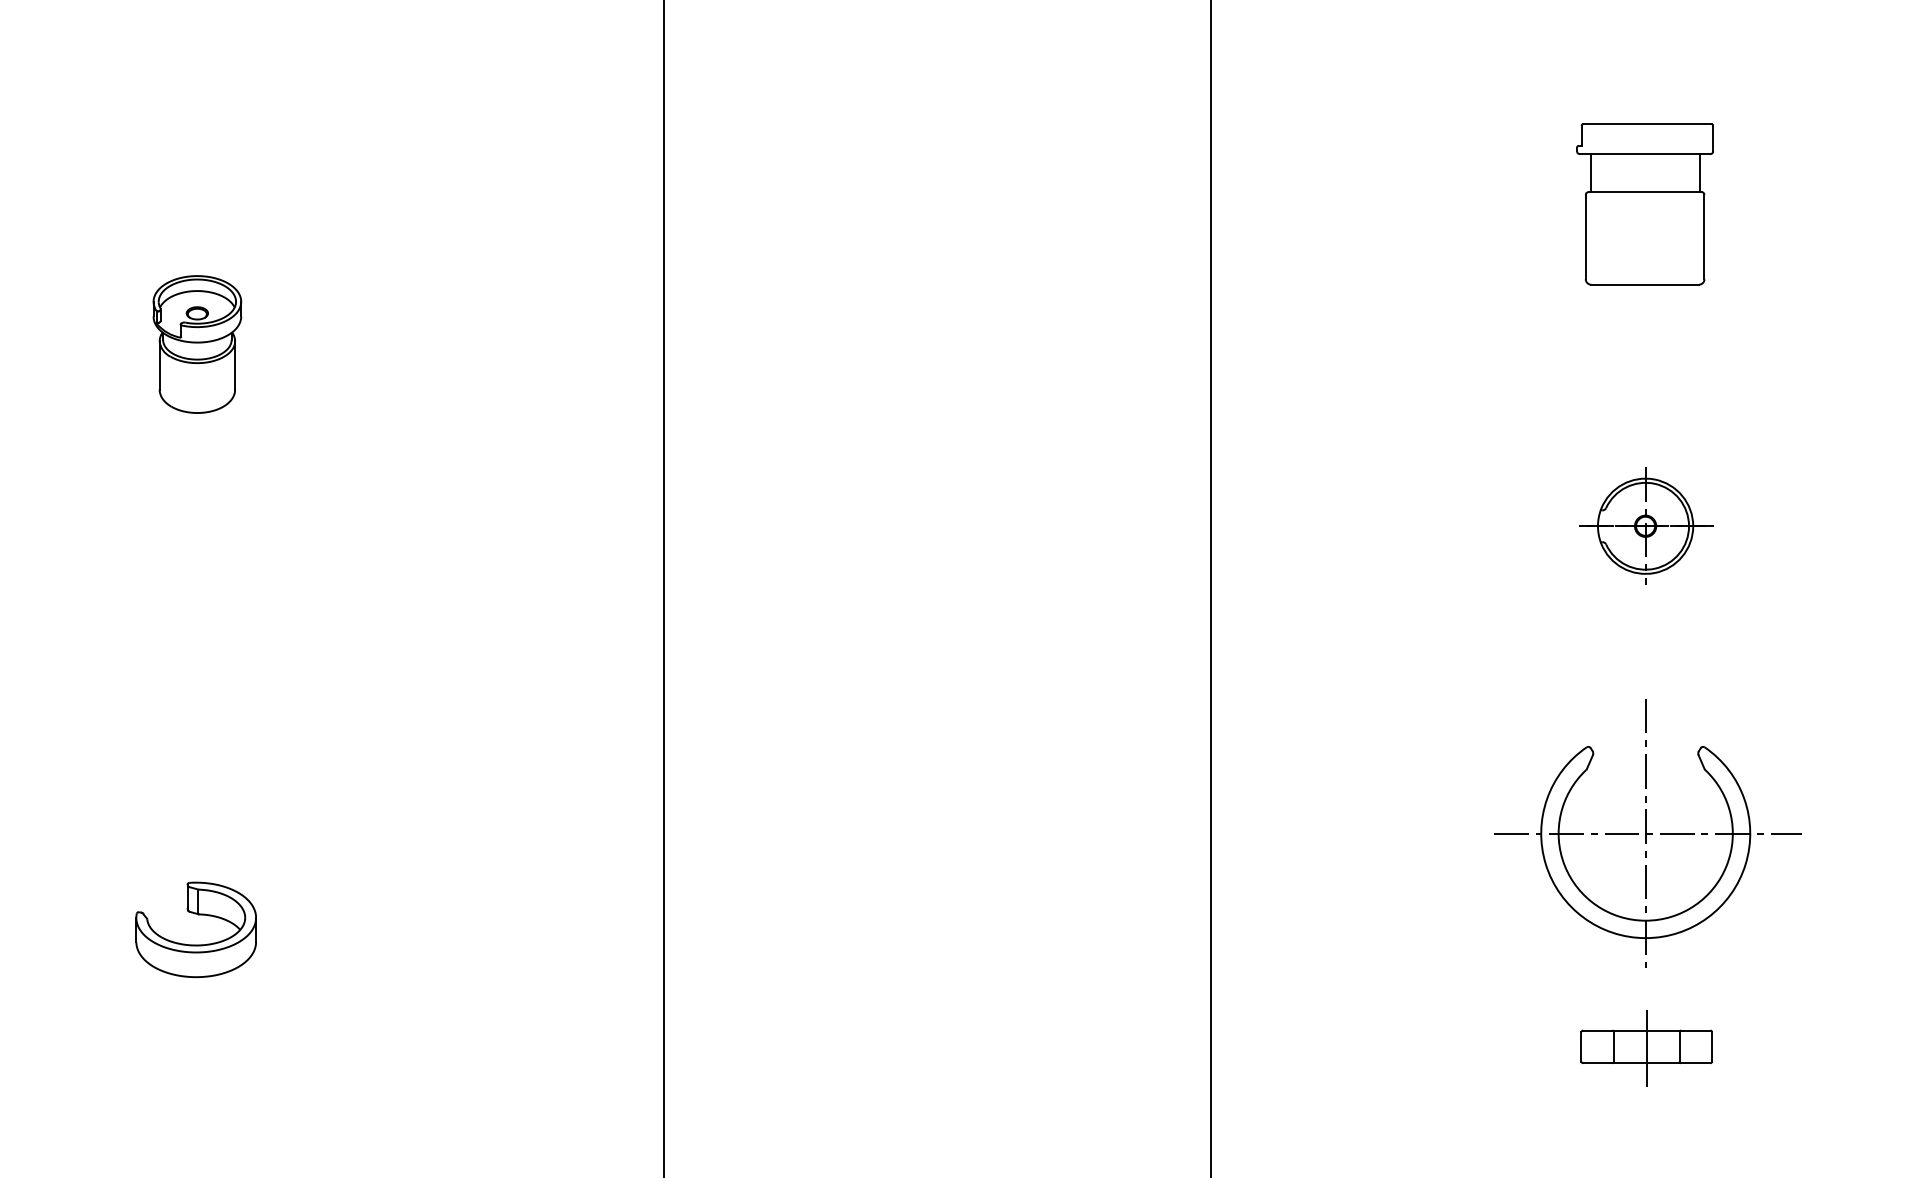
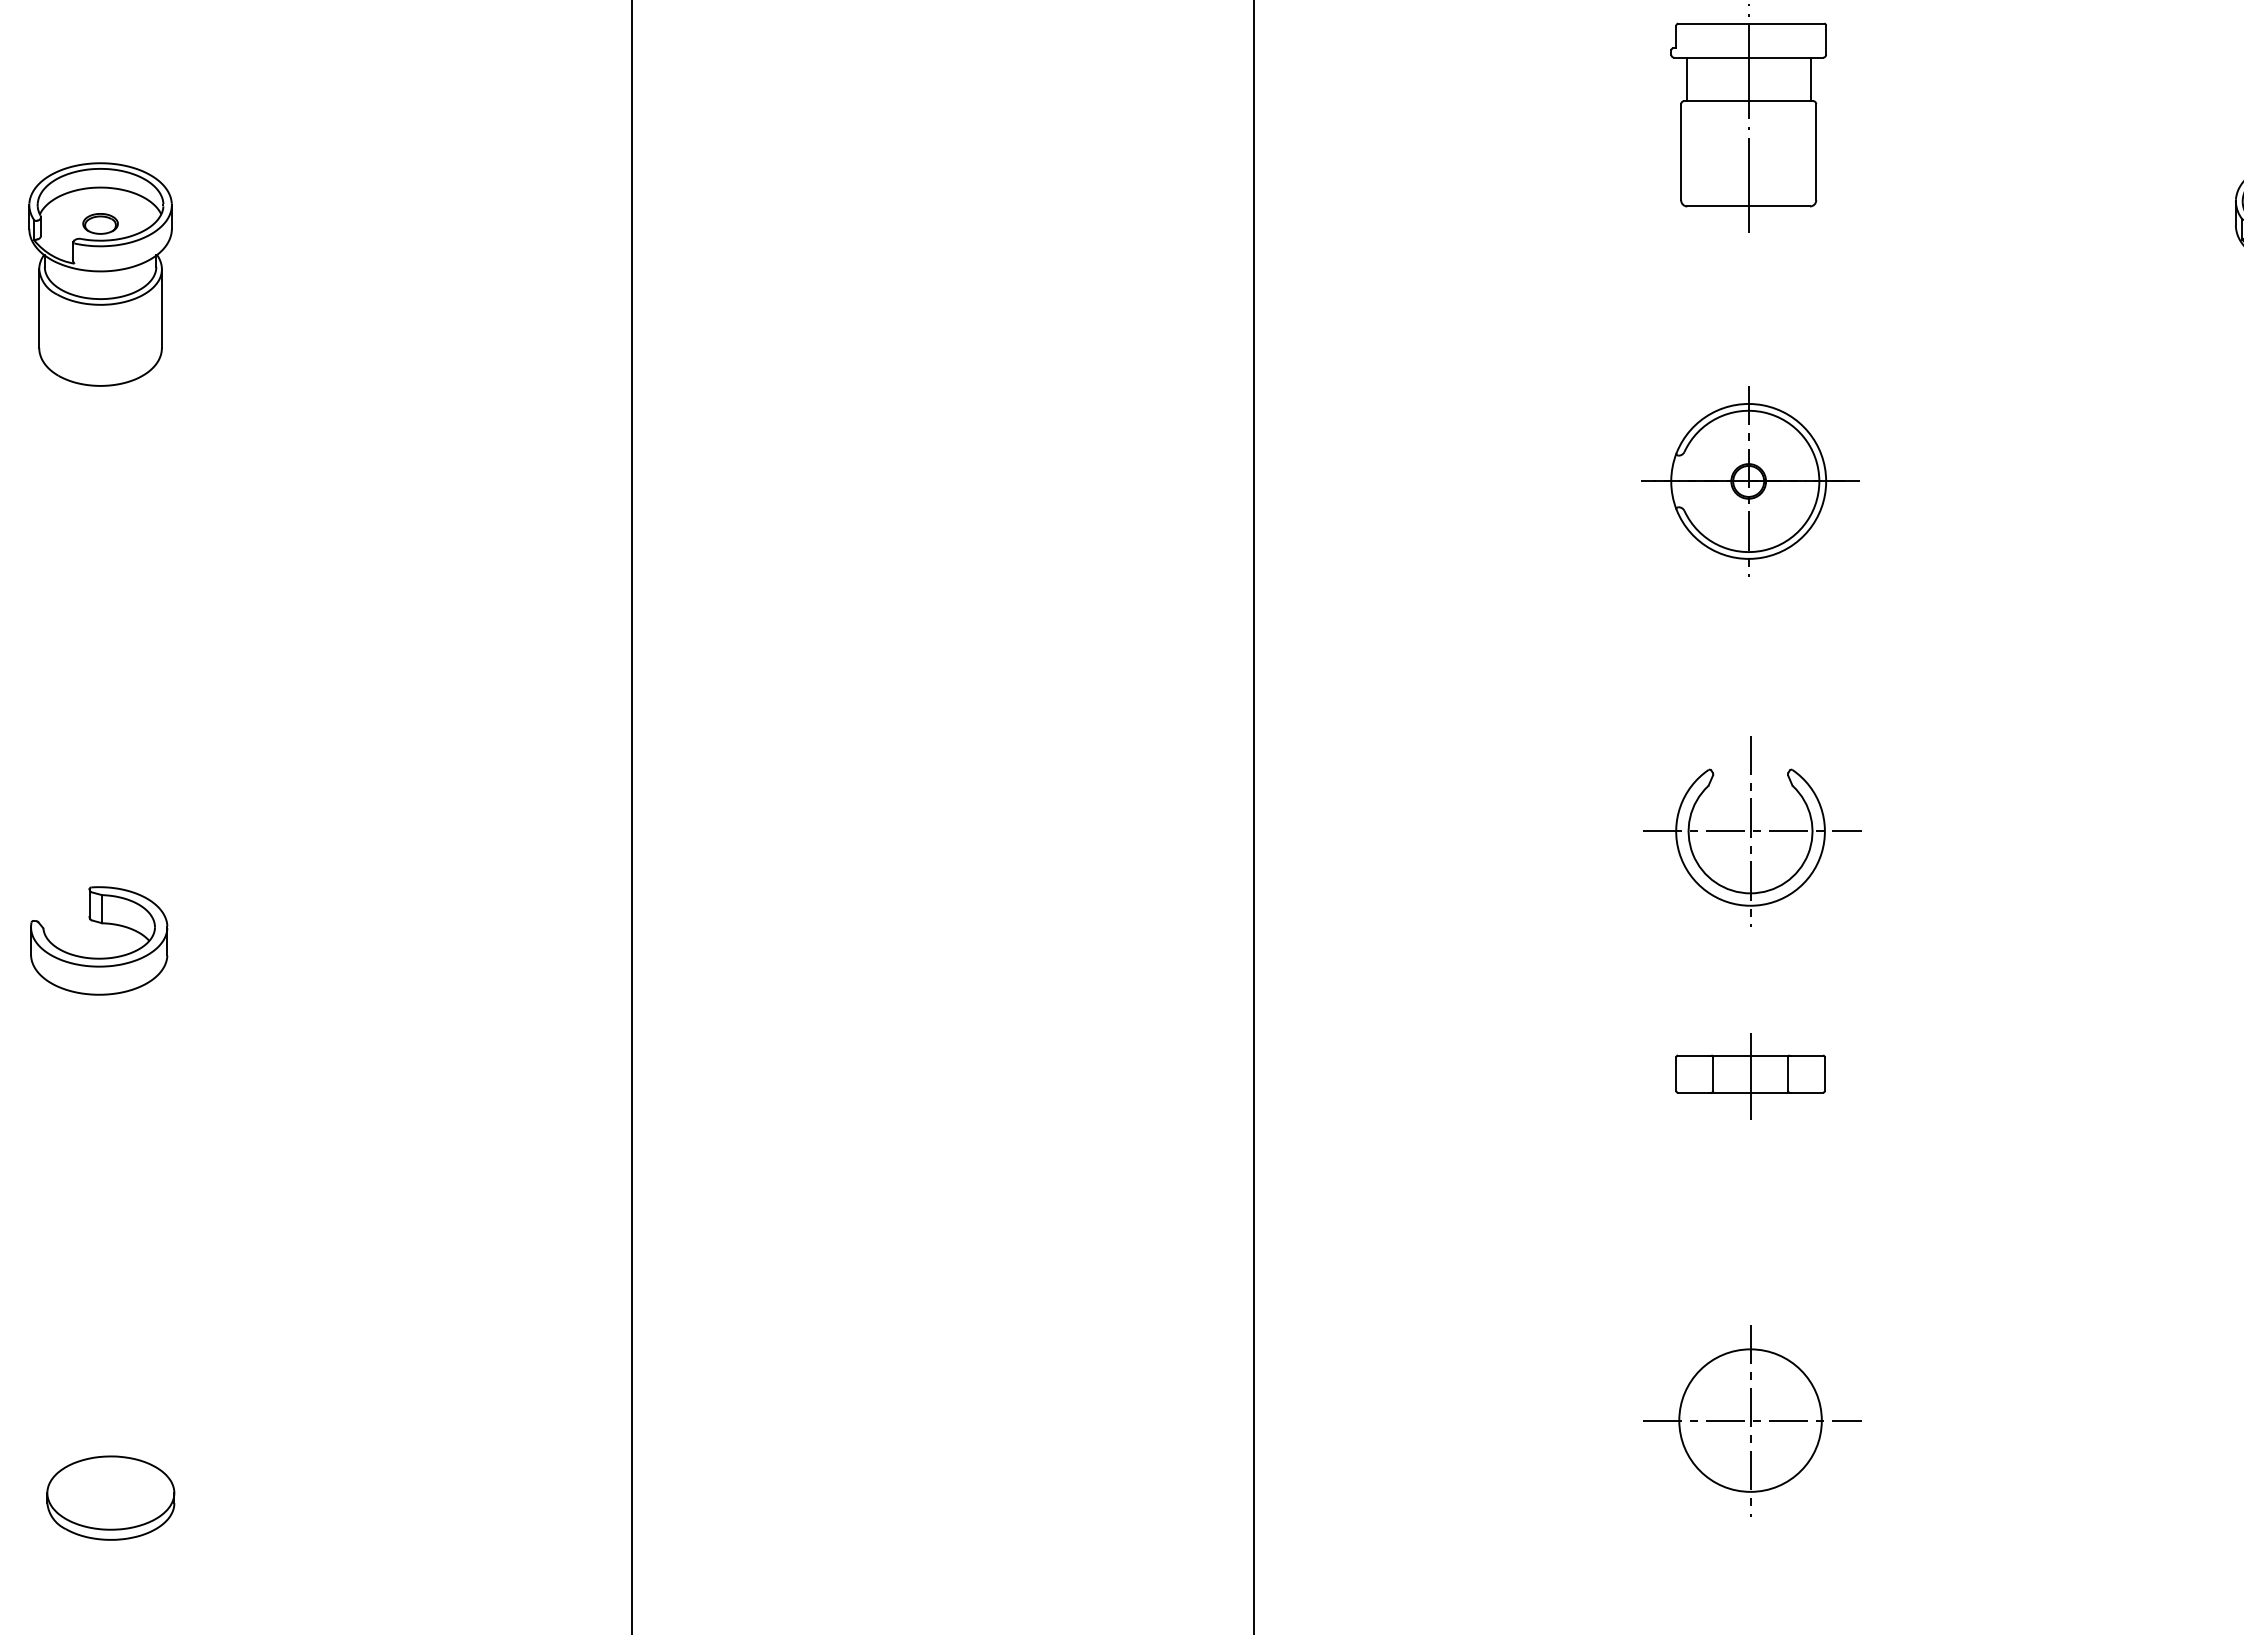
line: (1644, 207) -> (1748, 118), added
part: (197, 344) -> (100, 274), size x1.43
part: (1646, 526) -> (1750, 481), size x1.43
part: (1648, 833) -> (1752, 831), size x0.62

